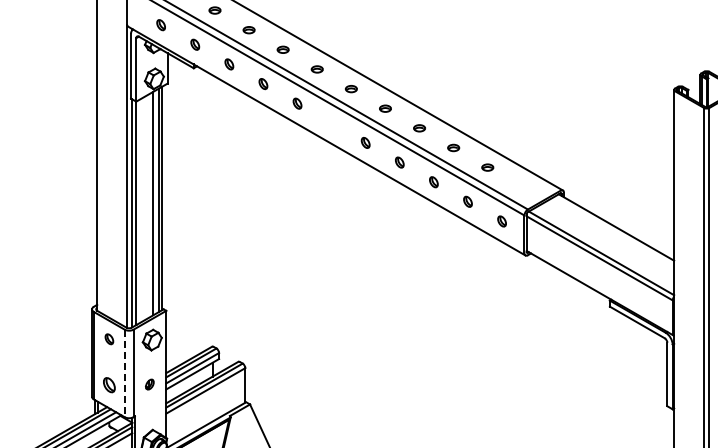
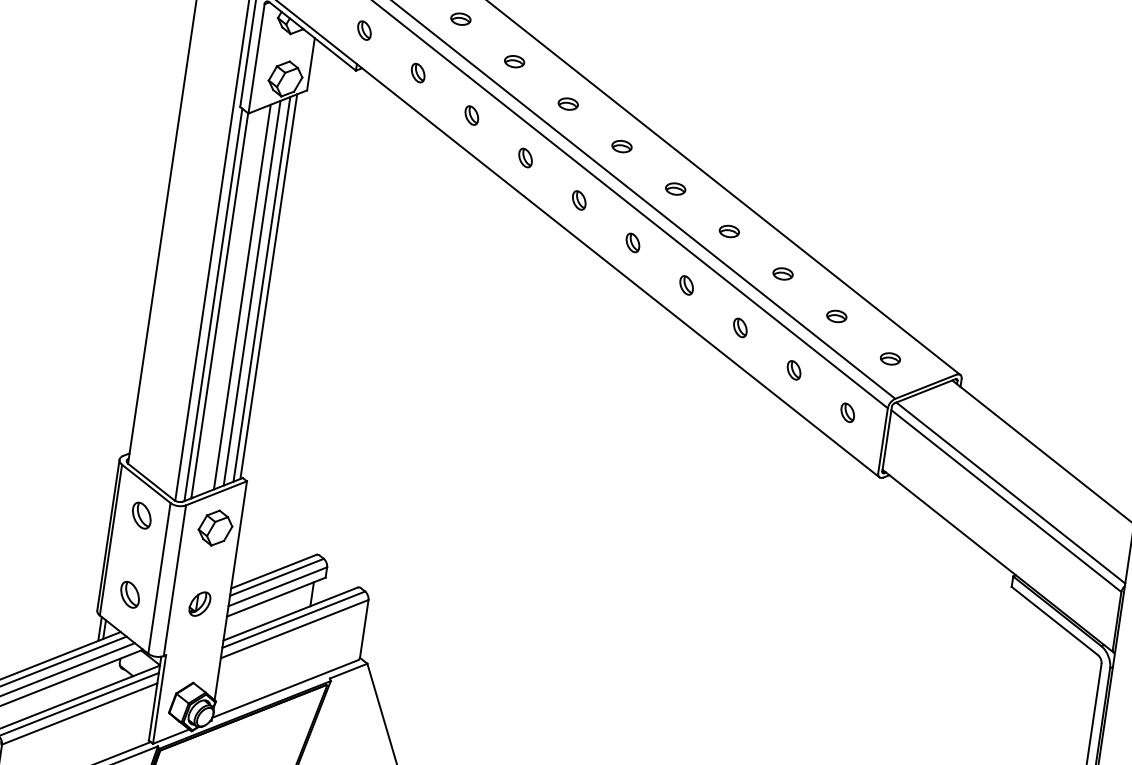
part: (331, 123) -> (579, 200), added
part: (521, 187) -> (889, 359), added
line: (148, 206) -> (242, 297), added
part: (109, 339) -> (141, 516), size x1.43
line: (124, 373) -> (159, 578), dashed -> solid
part: (149, 384) -> (199, 603), size x1.43

